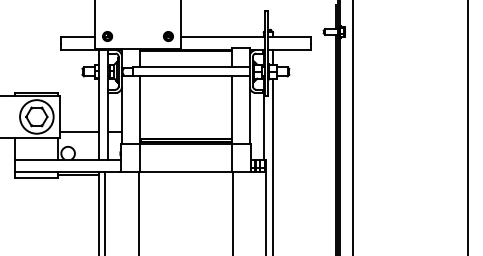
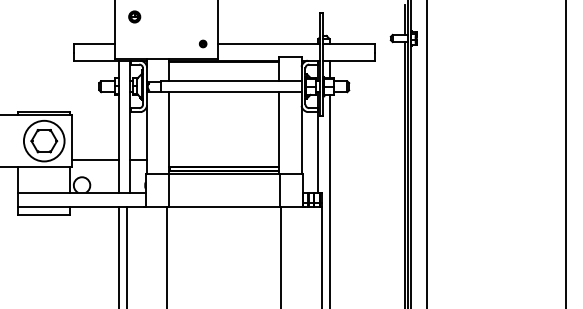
part: (107, 36) -> (134, 16), moved
part: (167, 36) -> (202, 43), size x0.6
line: (78, 175) -> (94, 211), removed

